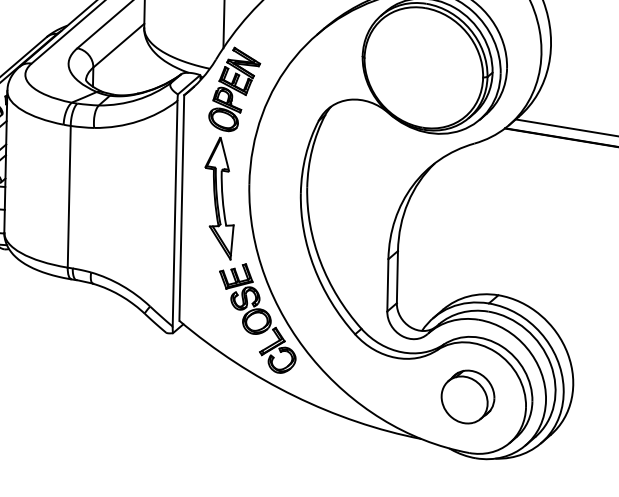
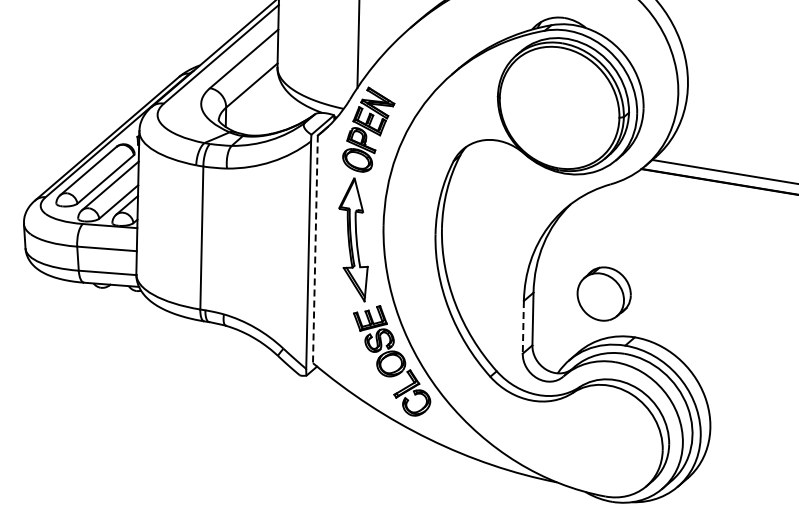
line: (181, 208) -> (315, 249), solid -> dashed
line: (388, 285) -> (523, 327), solid -> dashed
part: (467, 396) -> (603, 293), moved

